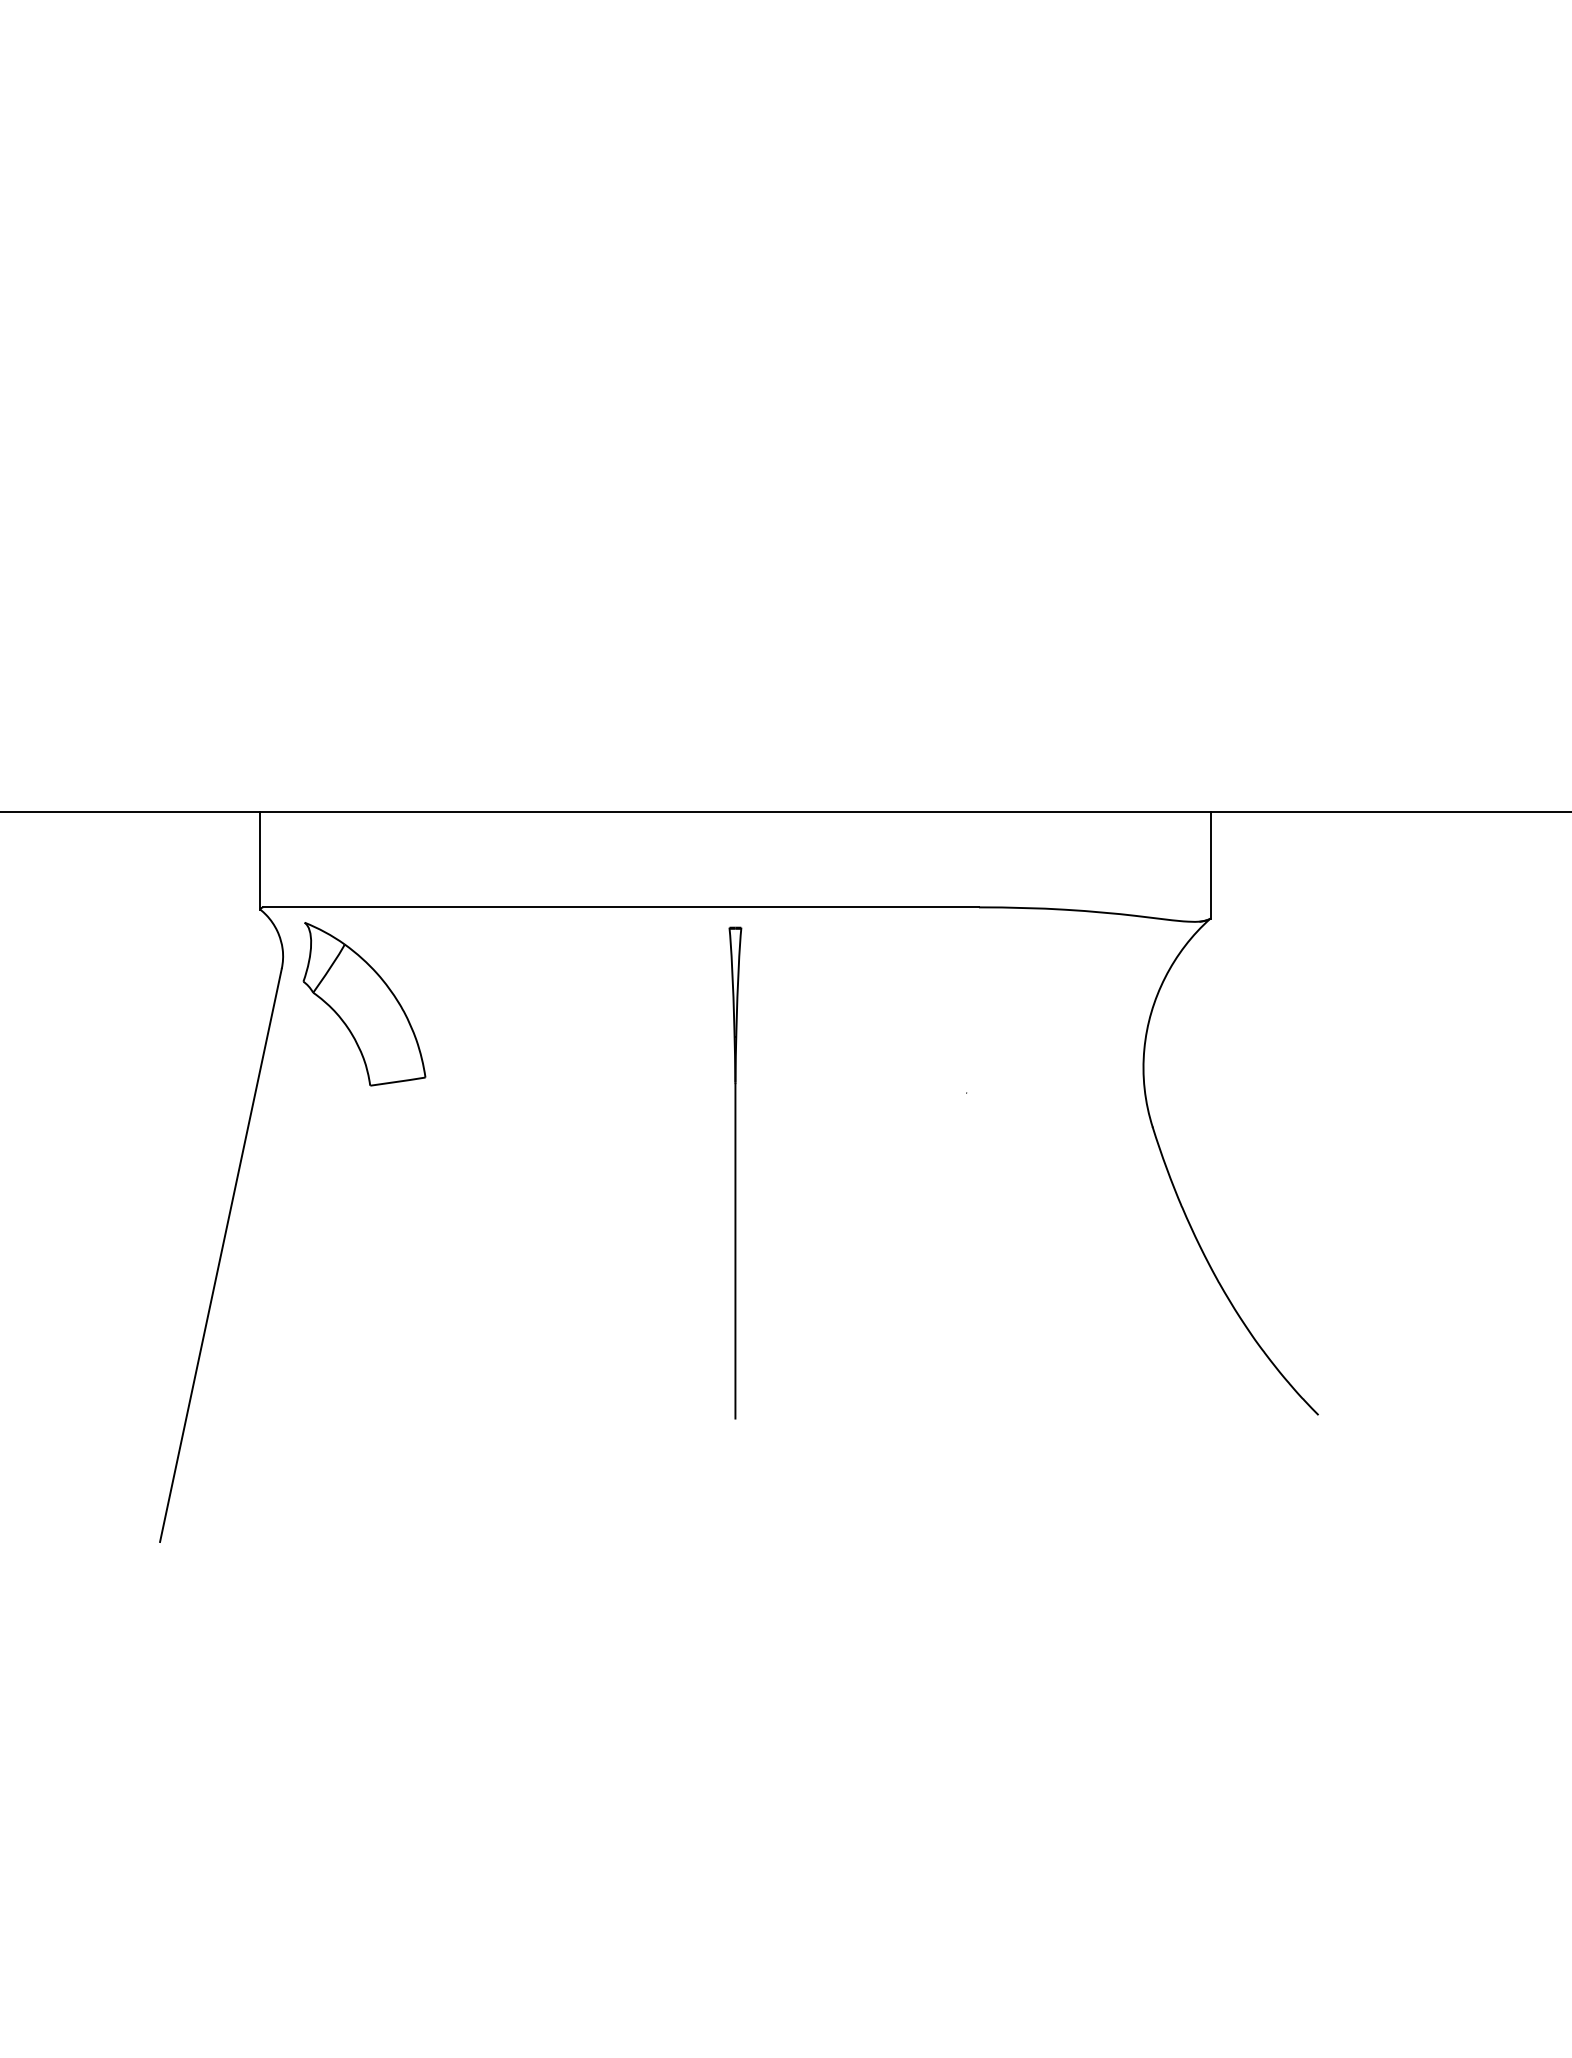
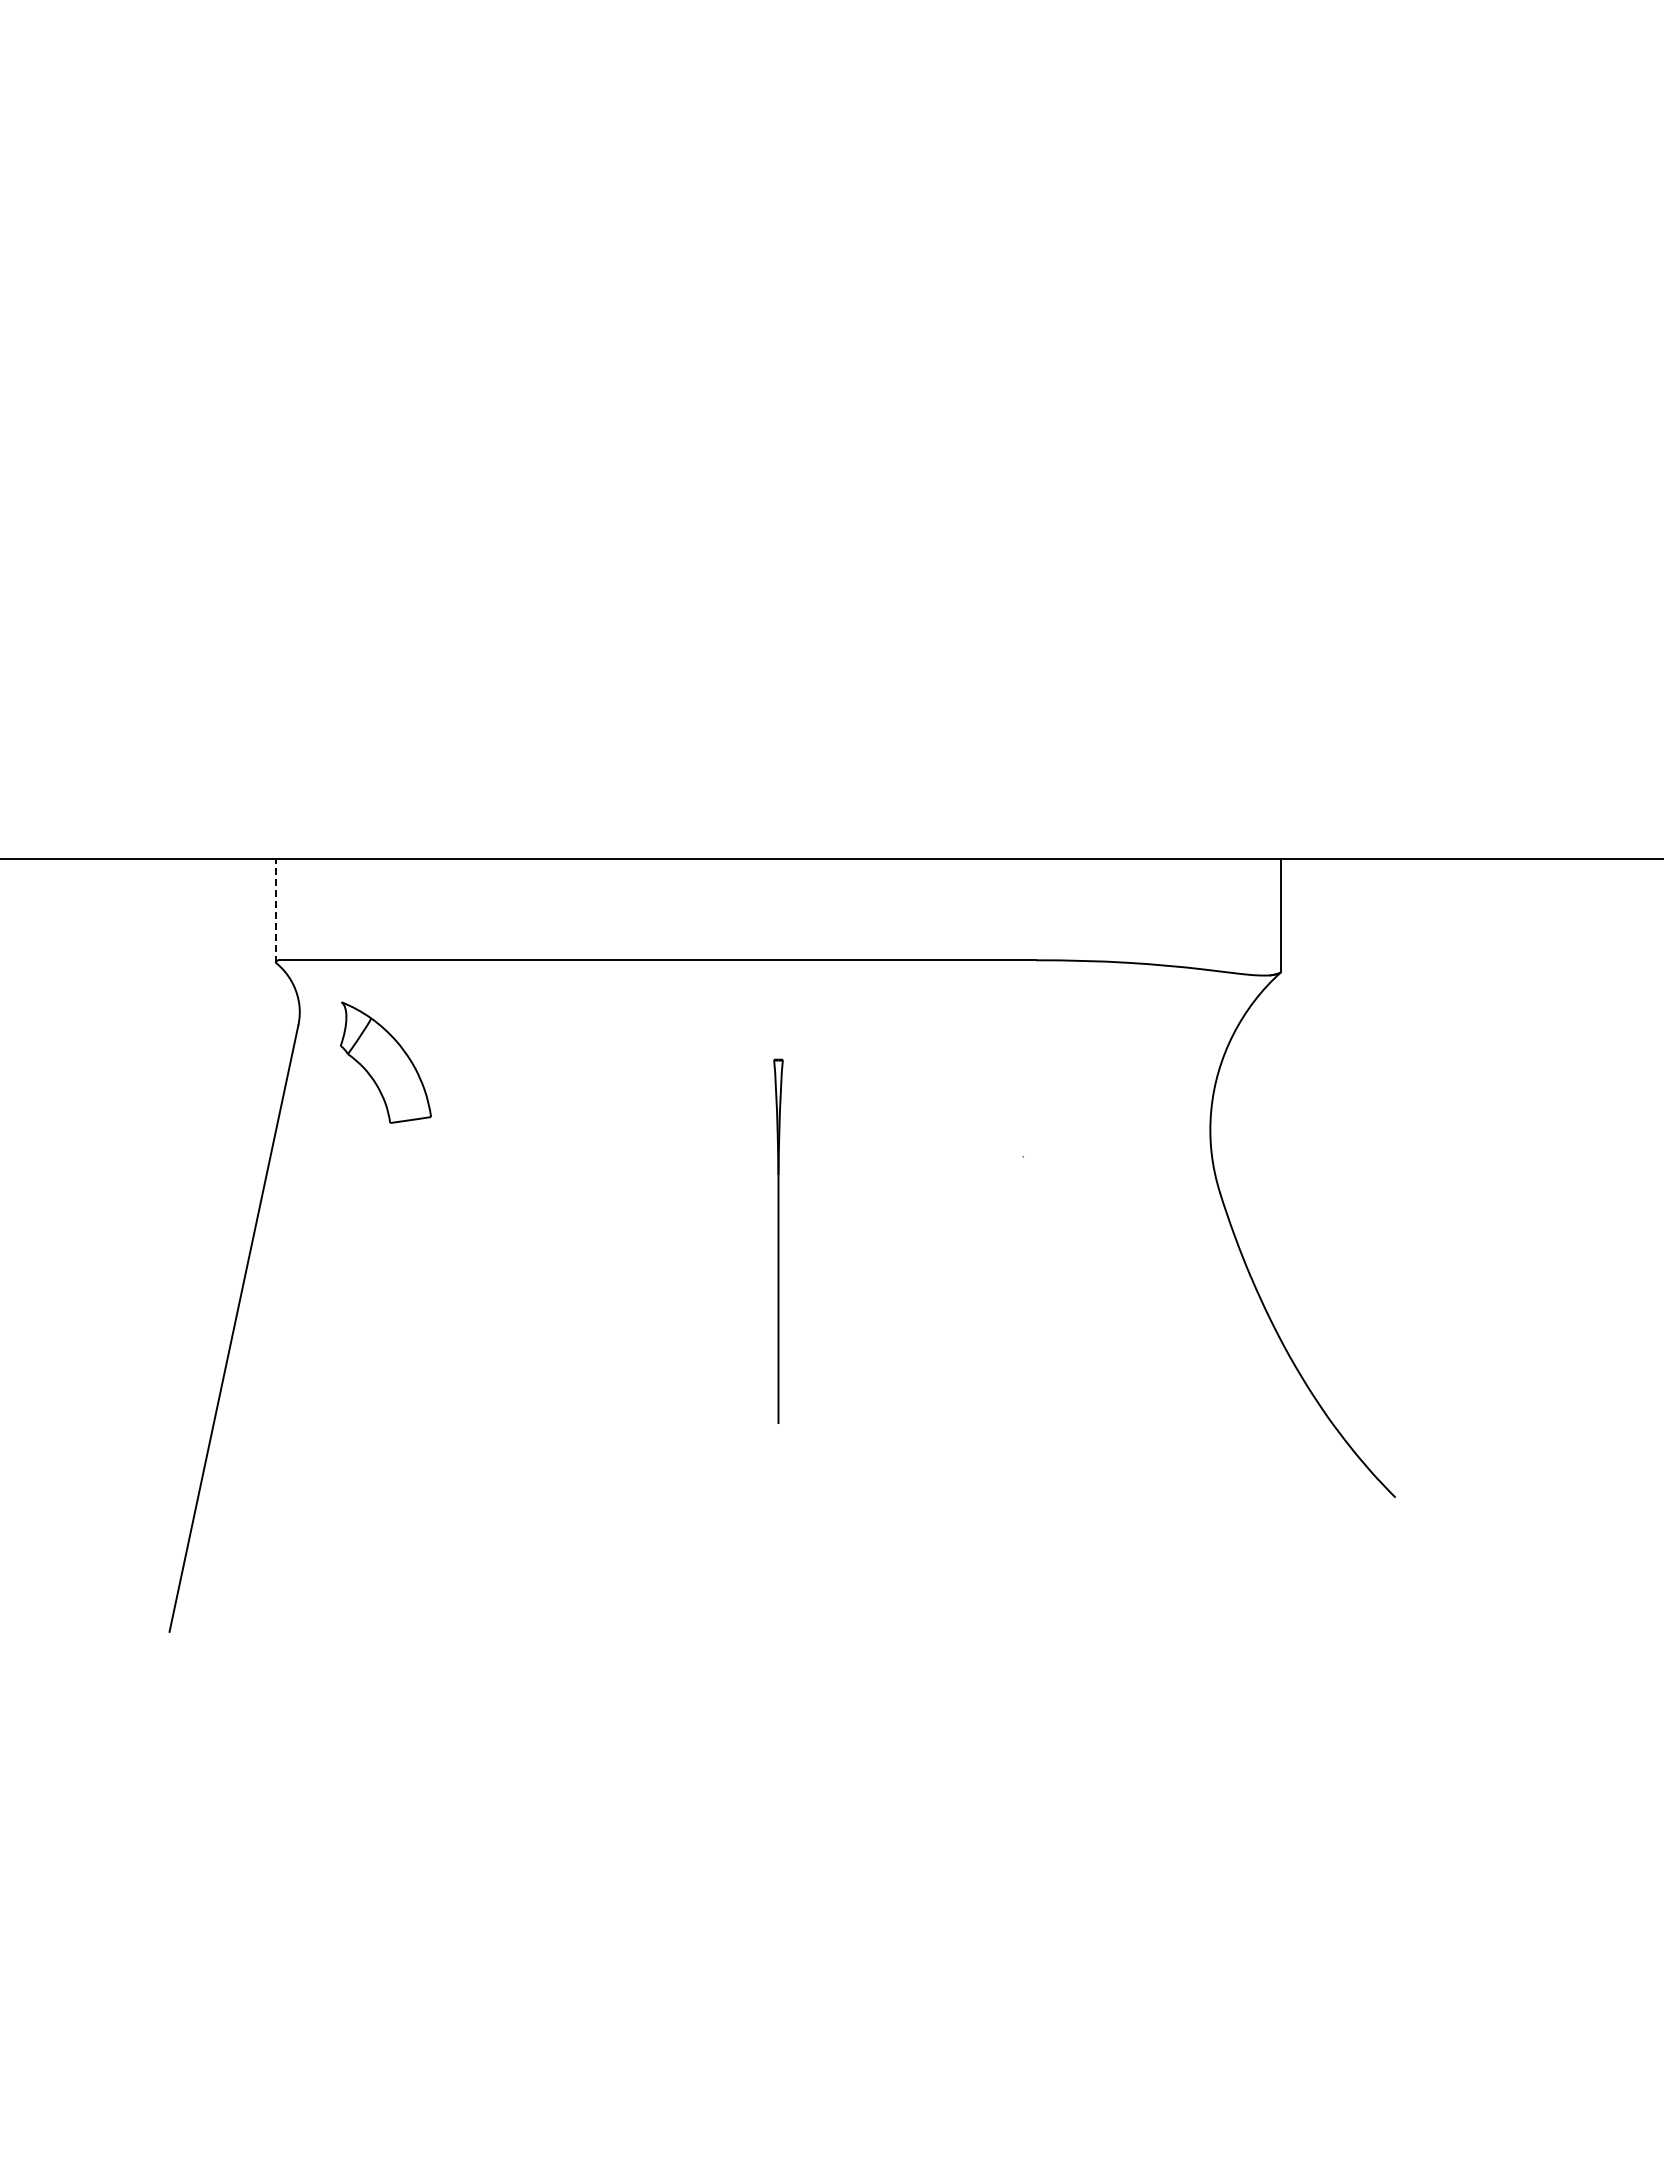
line: (260, 861) -> (275, 911), solid -> dashed
part: (364, 1003) -> (385, 1062), size x0.7
part: (735, 1173) -> (778, 1241), size x0.7

